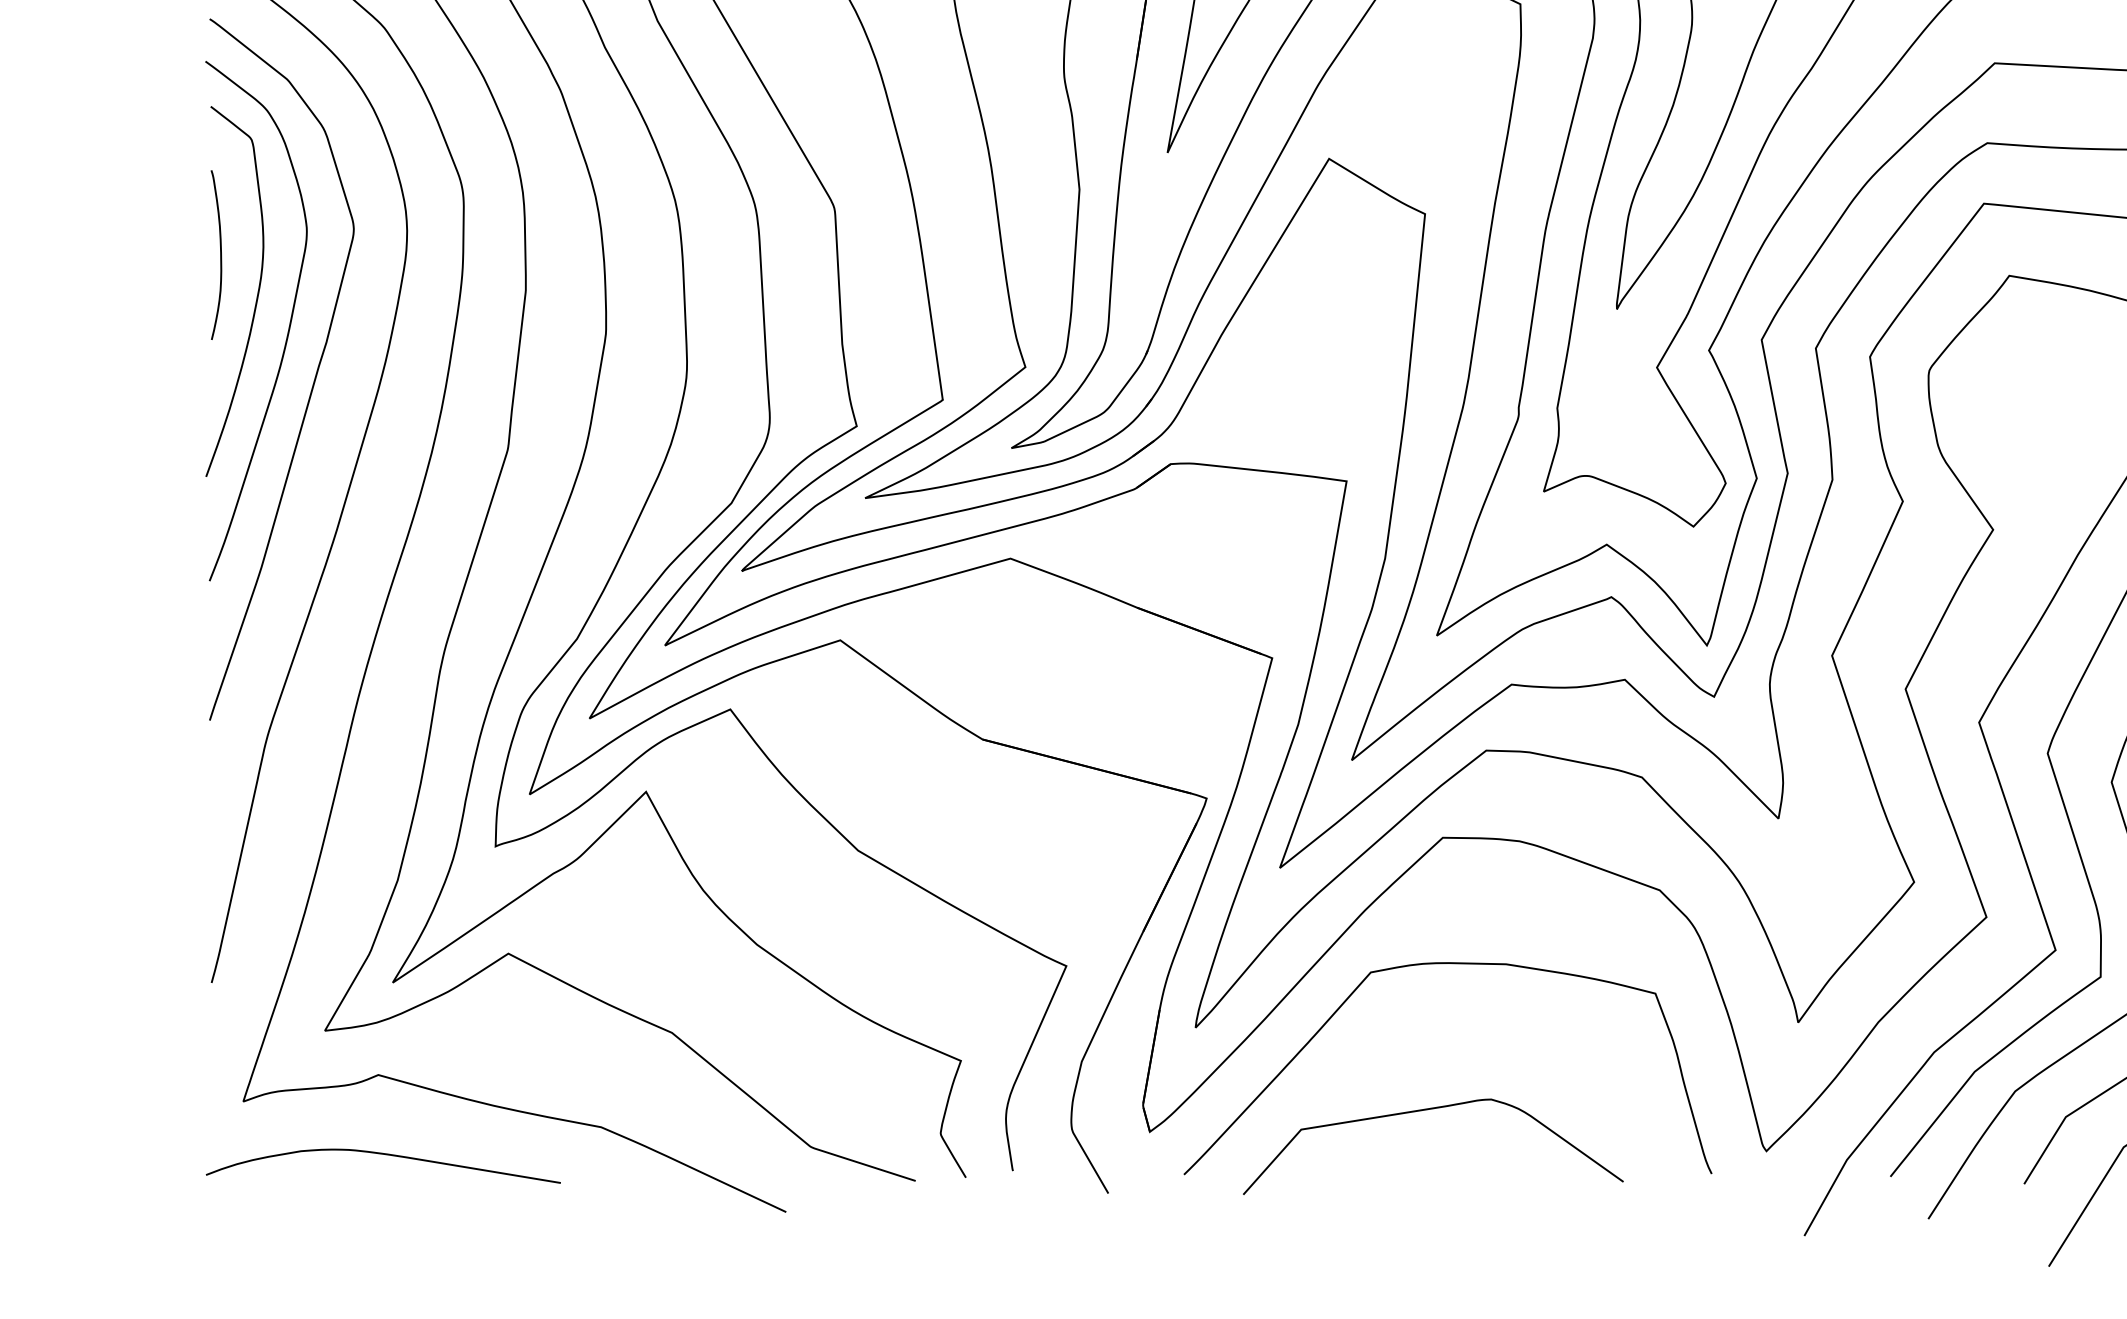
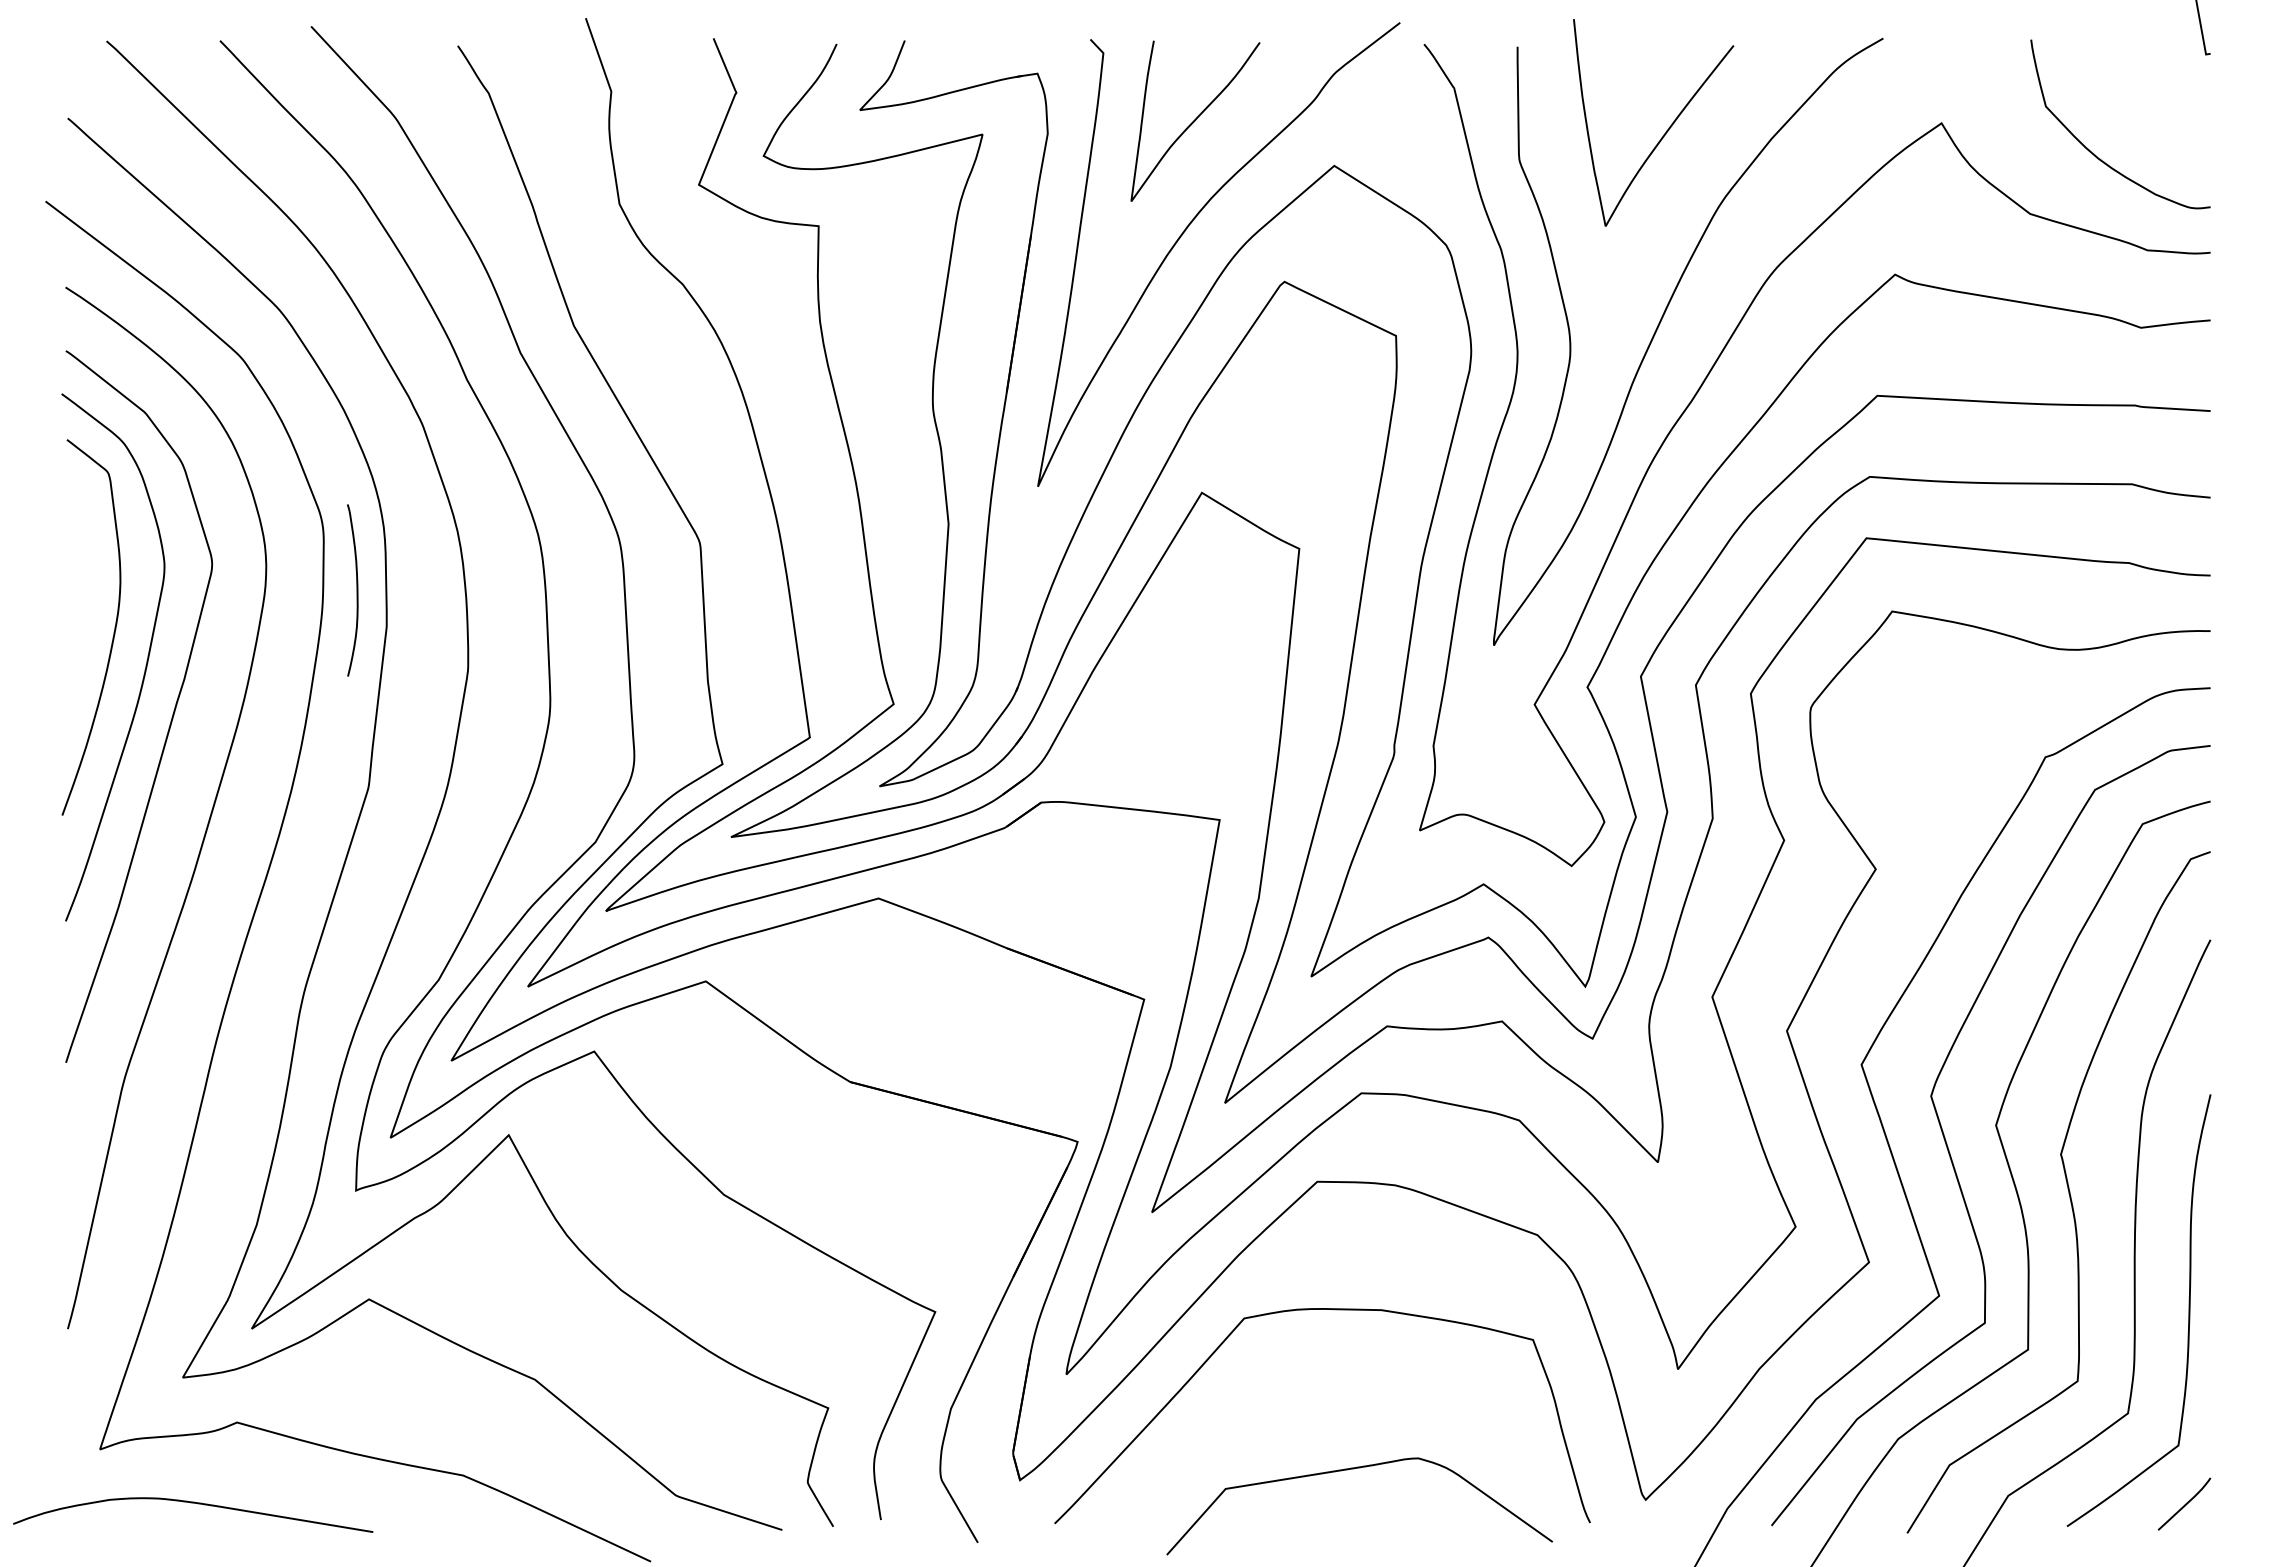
curve: (220, 255) -> (356, 590), moved
curve: (1428, 1110) -> (1354, 1469), moved
curve: (387, 1155) -> (197, 1504), moved

